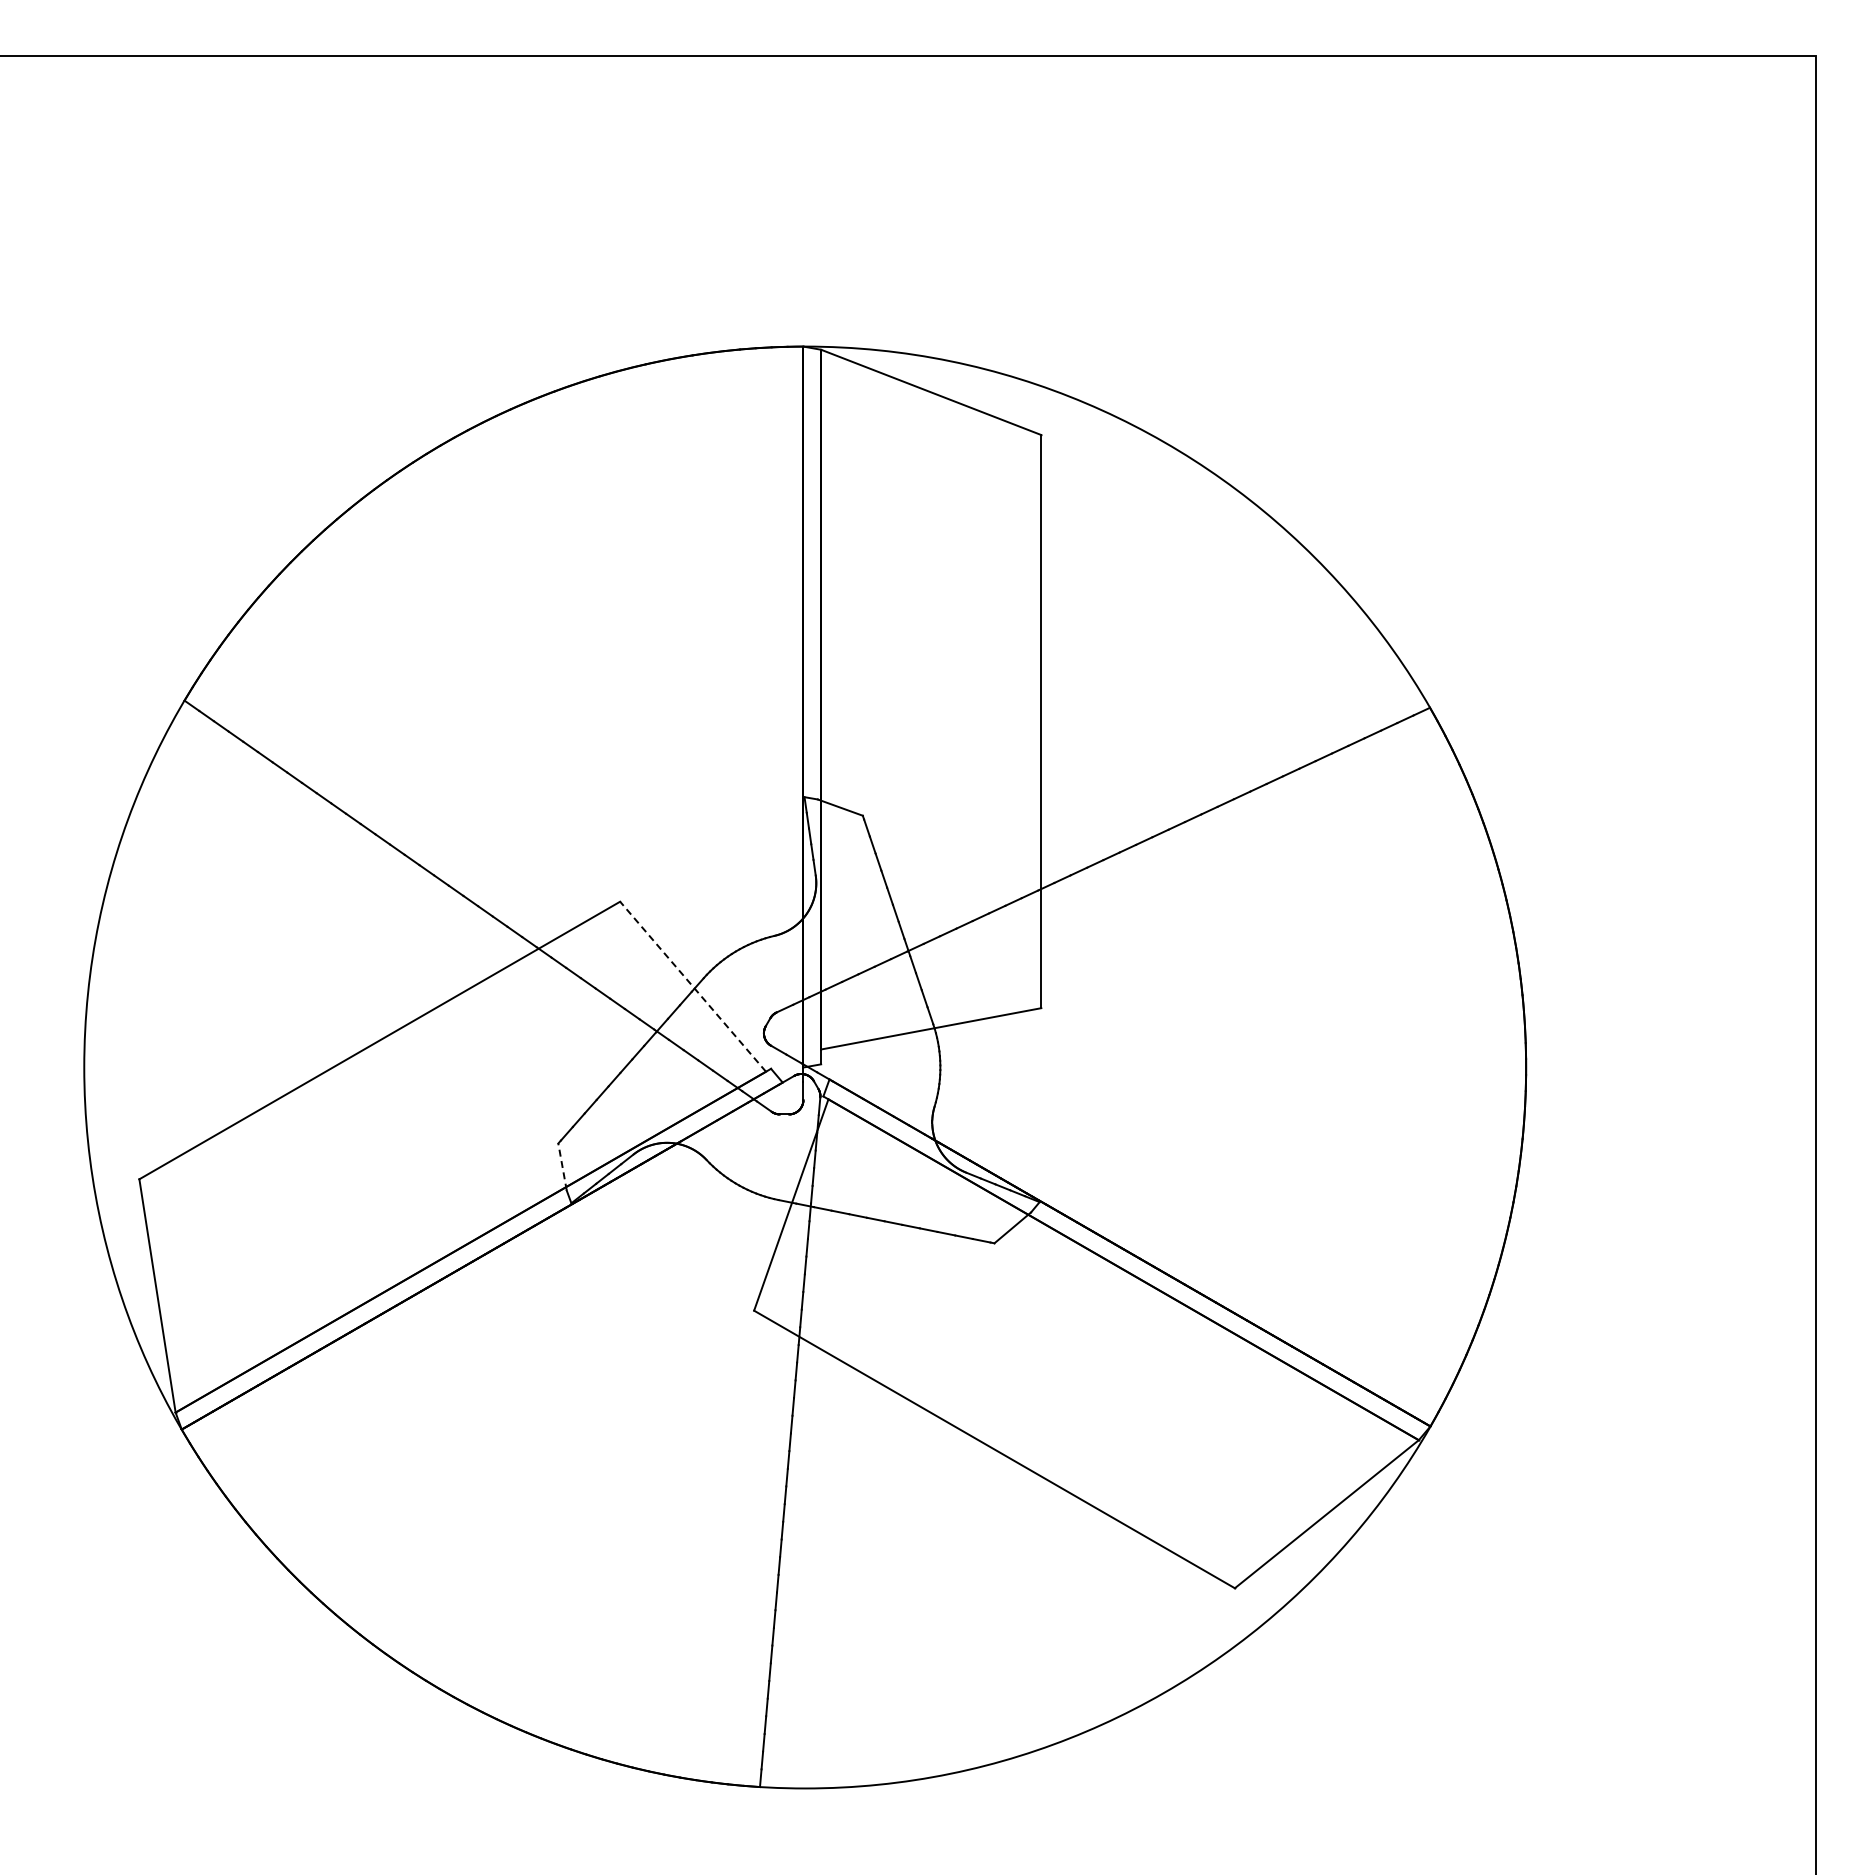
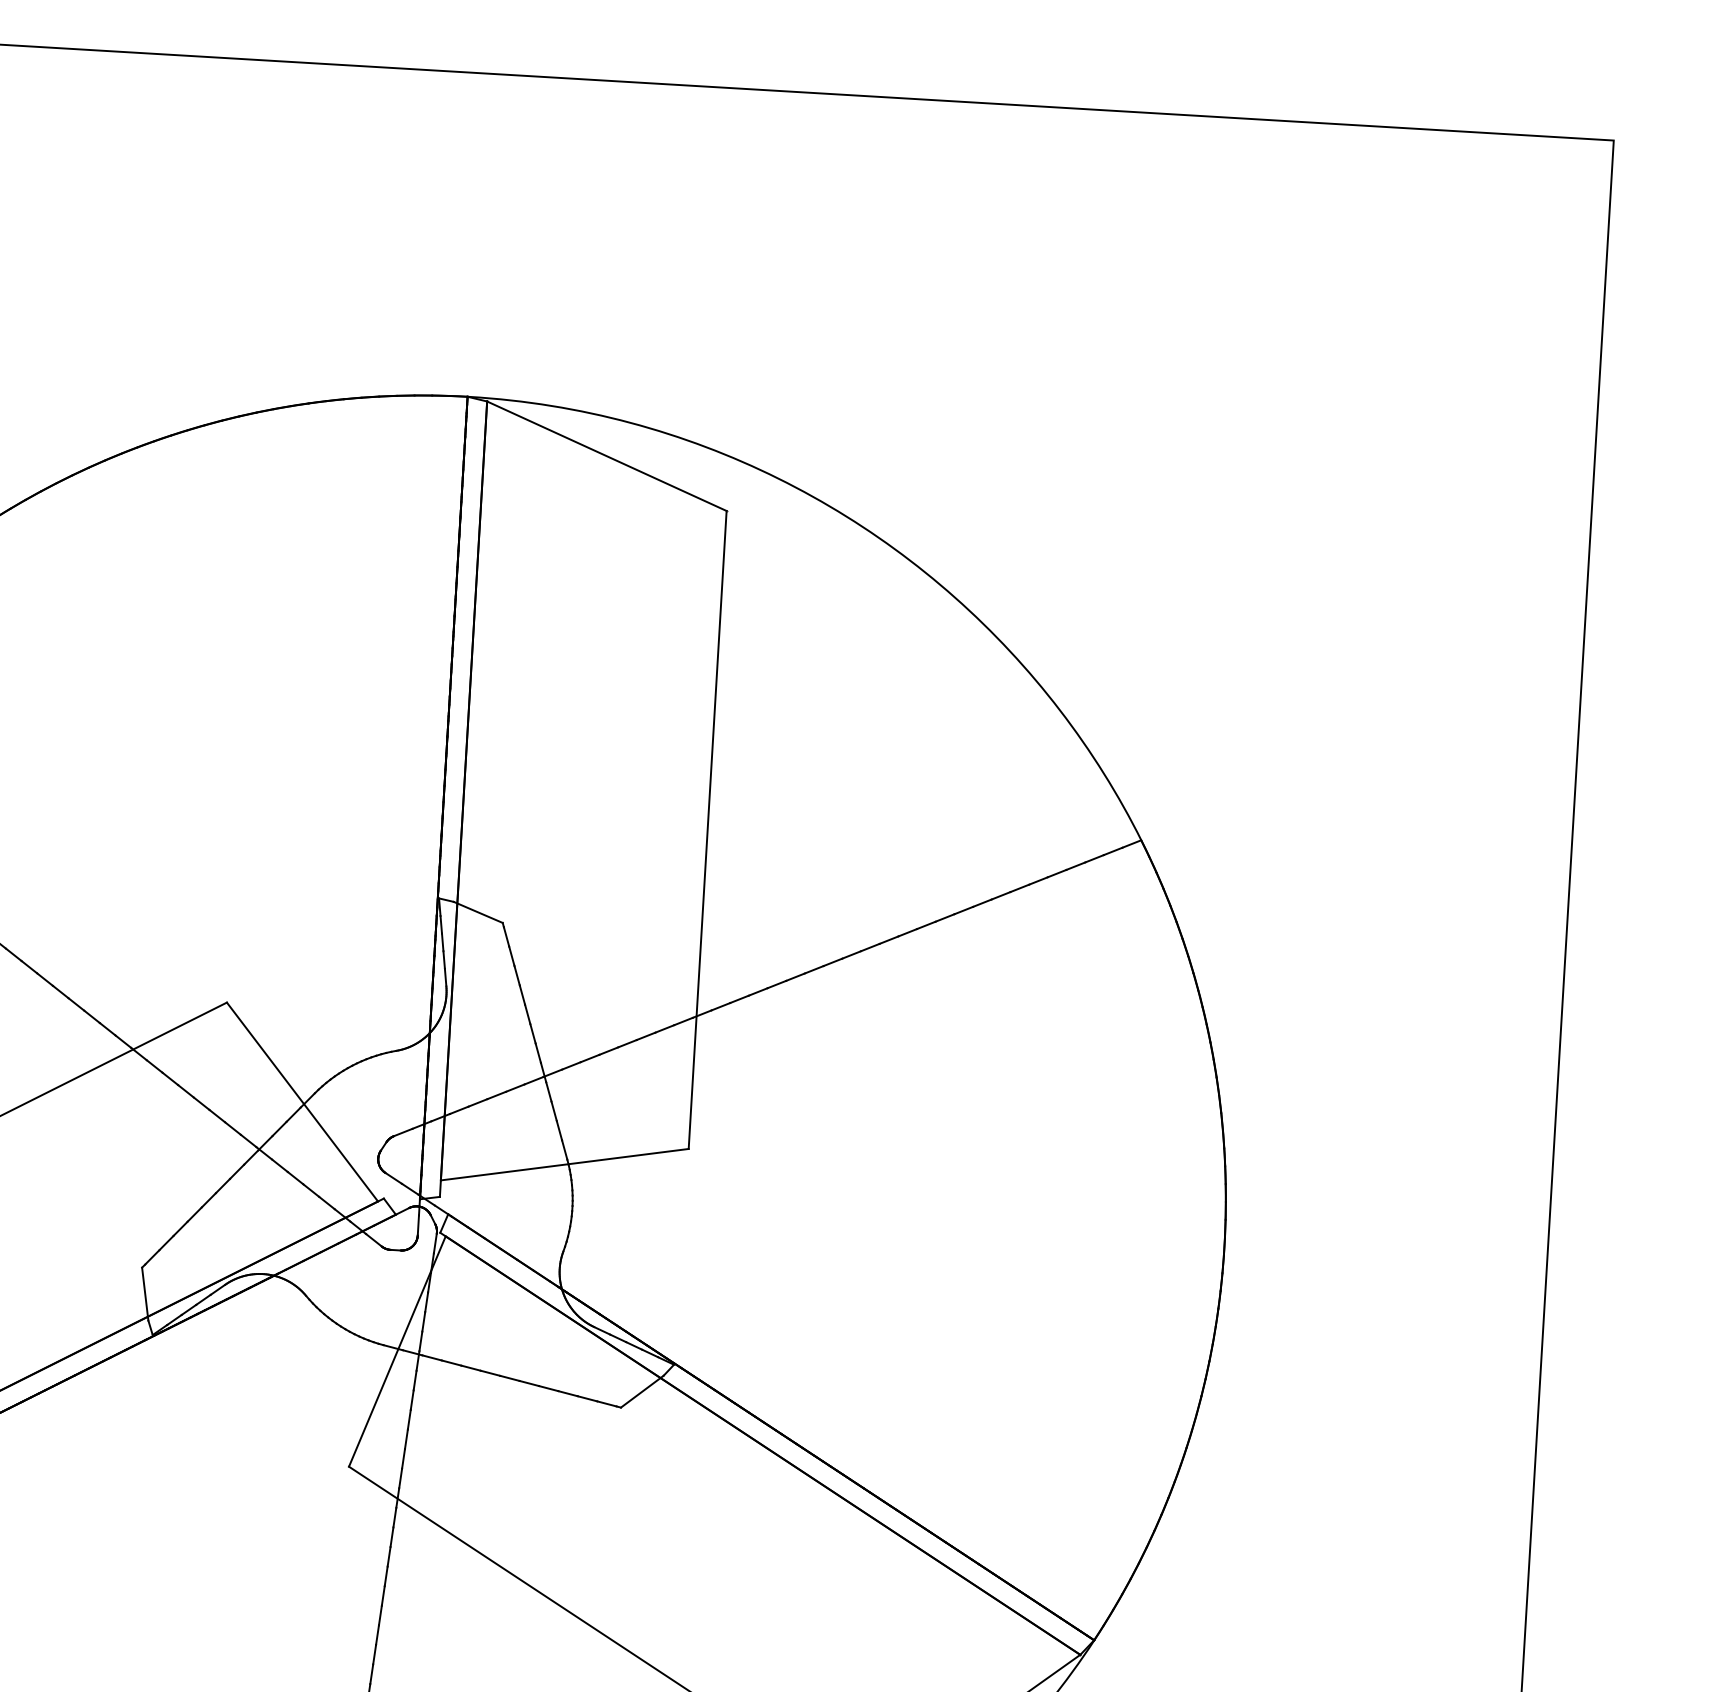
line: (692, 986) -> (301, 1101), dashed -> solid
line: (562, 1167) -> (145, 1294), dashed -> solid

